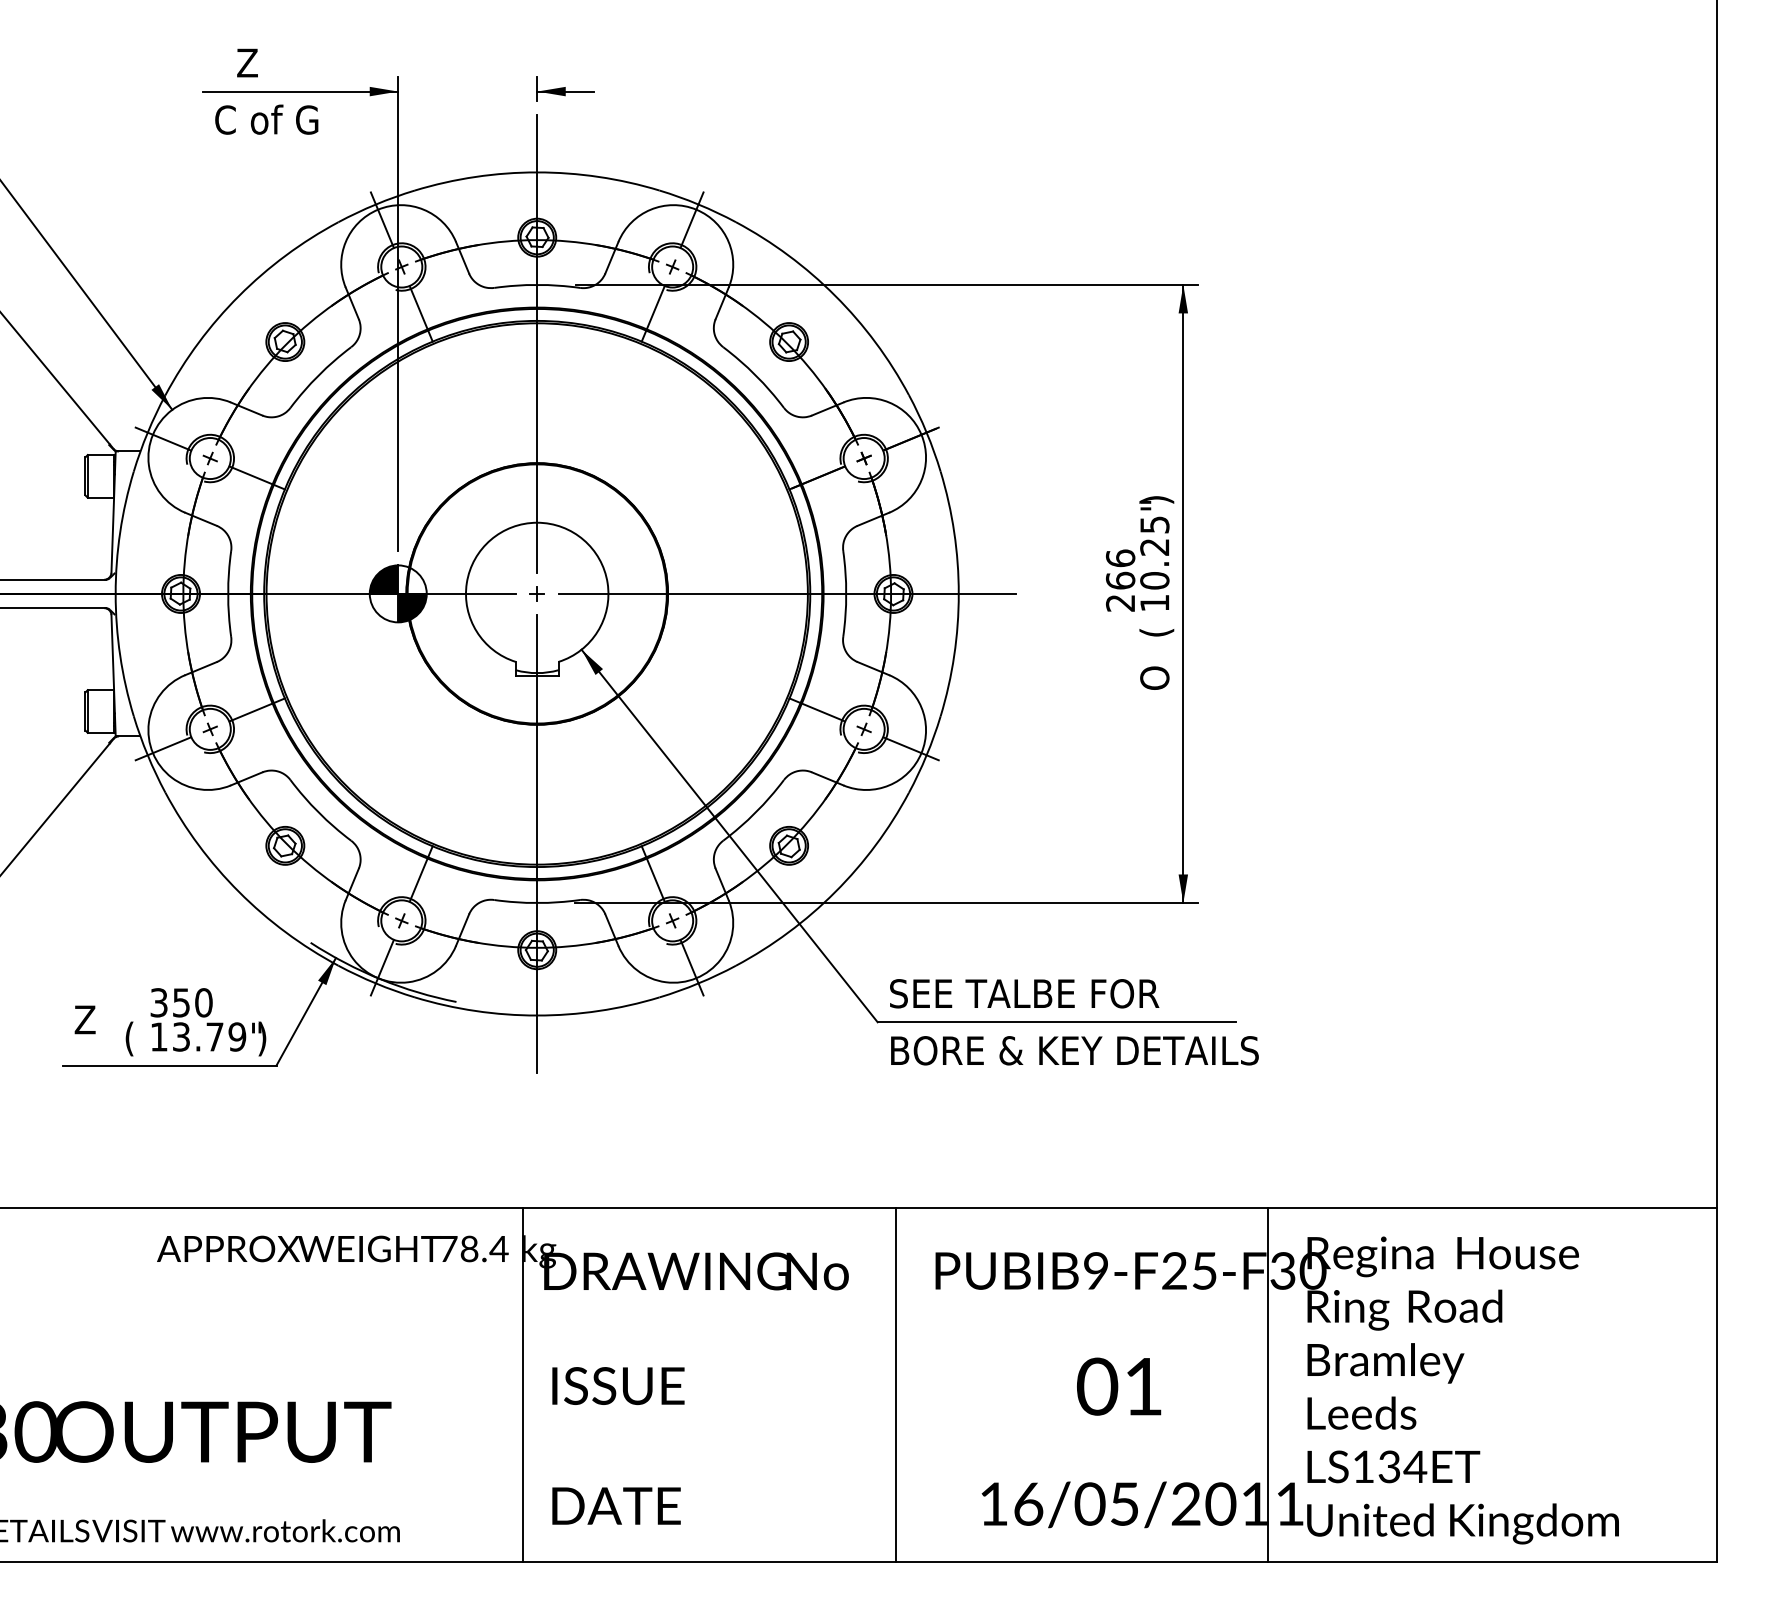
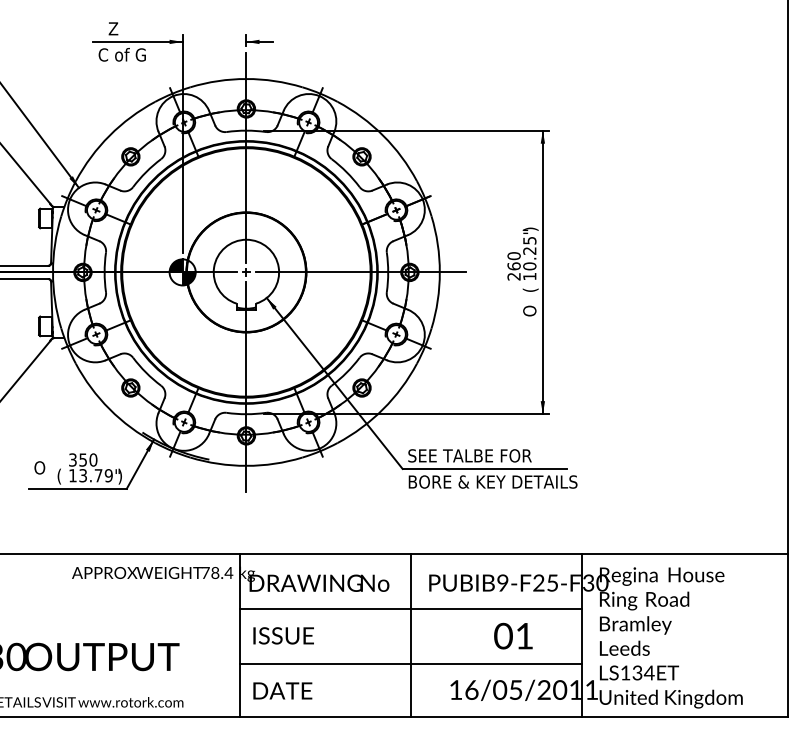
text: (1119, 557) -> (513, 255), 266 -> 260
text: (86, 1019) -> (39, 467), Z -> O
line: (894, 1326) -> (410, 608), added
line: (894, 1446) -> (410, 663), added

